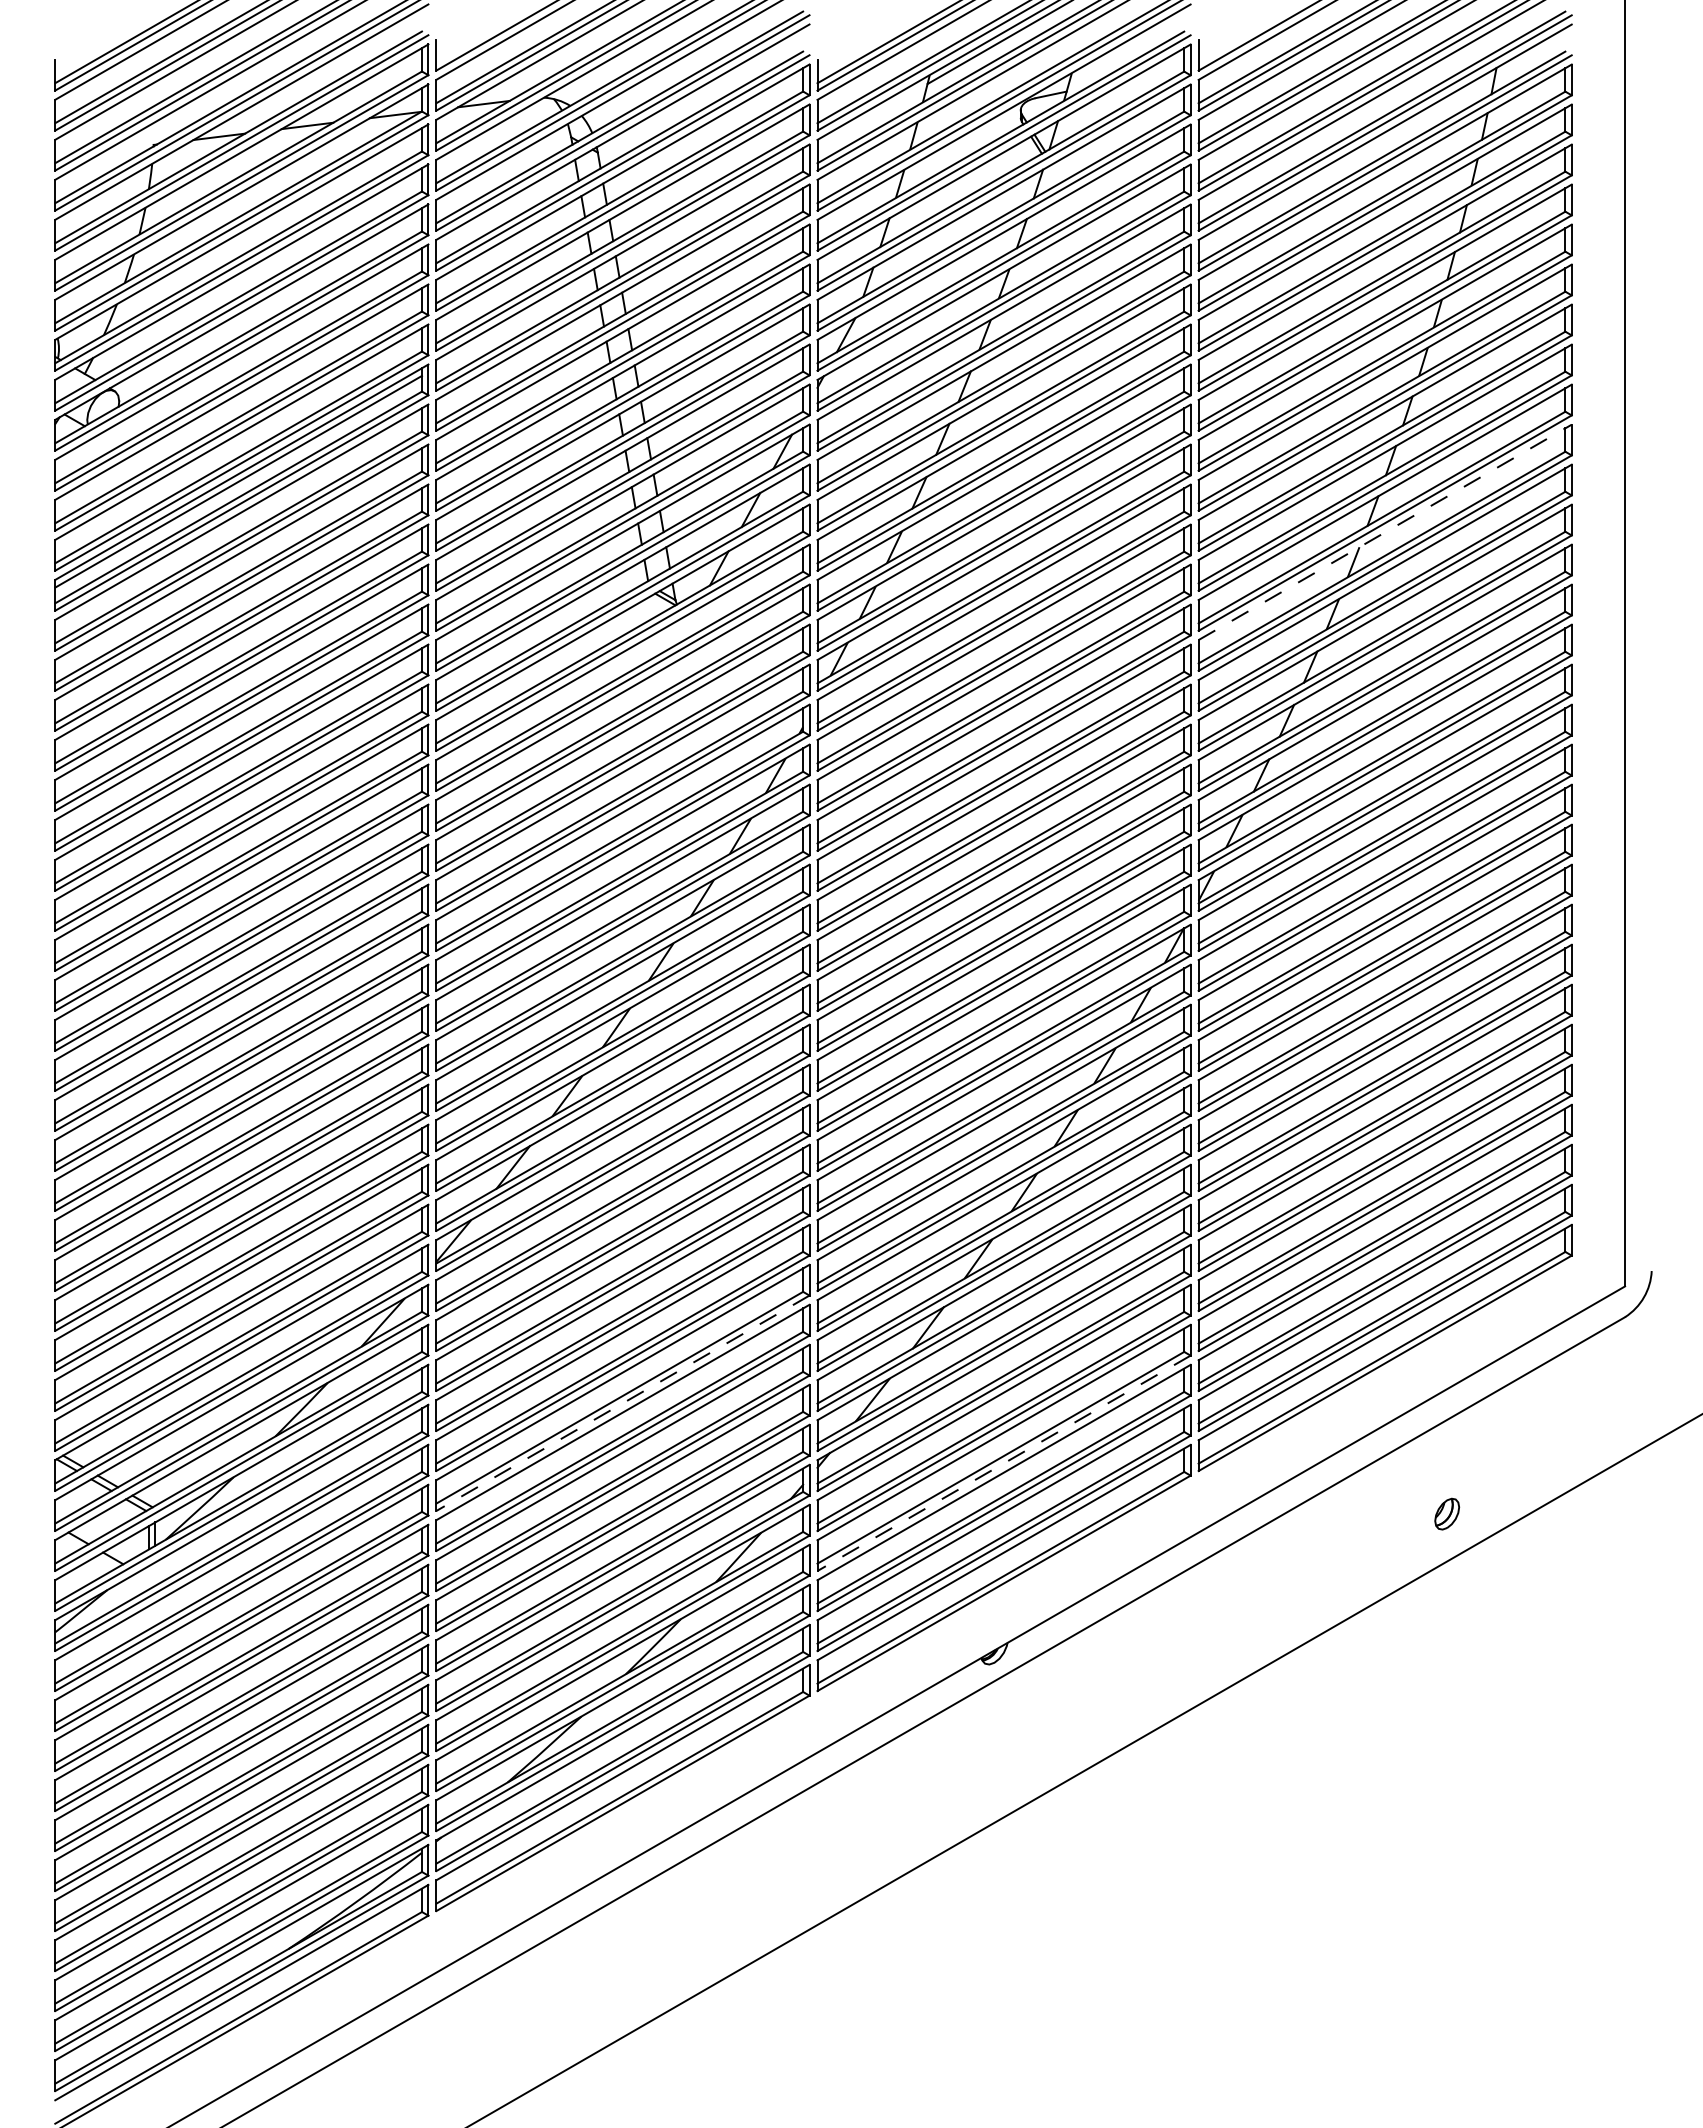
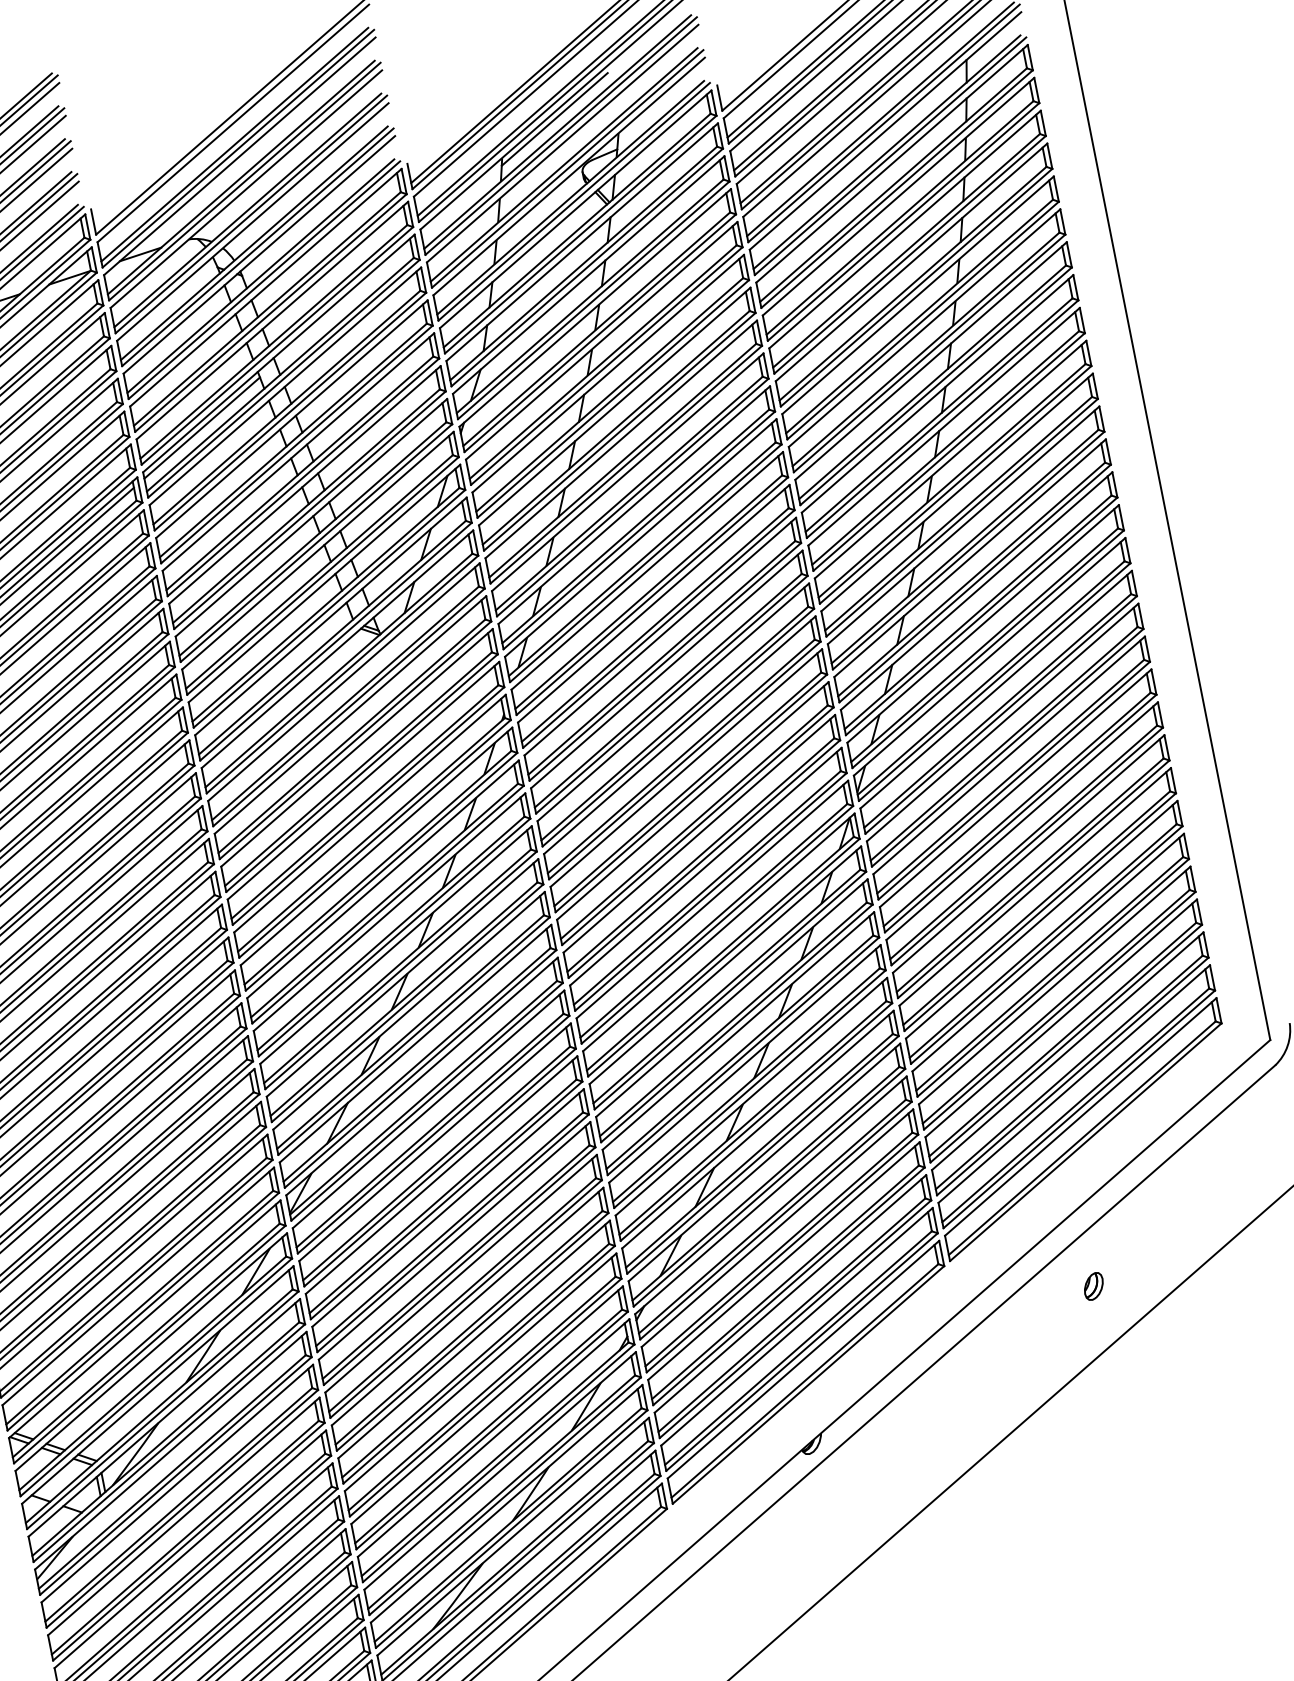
line: (515, 321) -> (201, 427), added
line: (1385, 532) -> (950, 459), dashed -> solid
line: (622, 1403) -> (465, 1299), dashed -> solid
line: (1003, 1463) -> (788, 1286), dashed -> solid
part: (1447, 1513) -> (1093, 1285), moved

